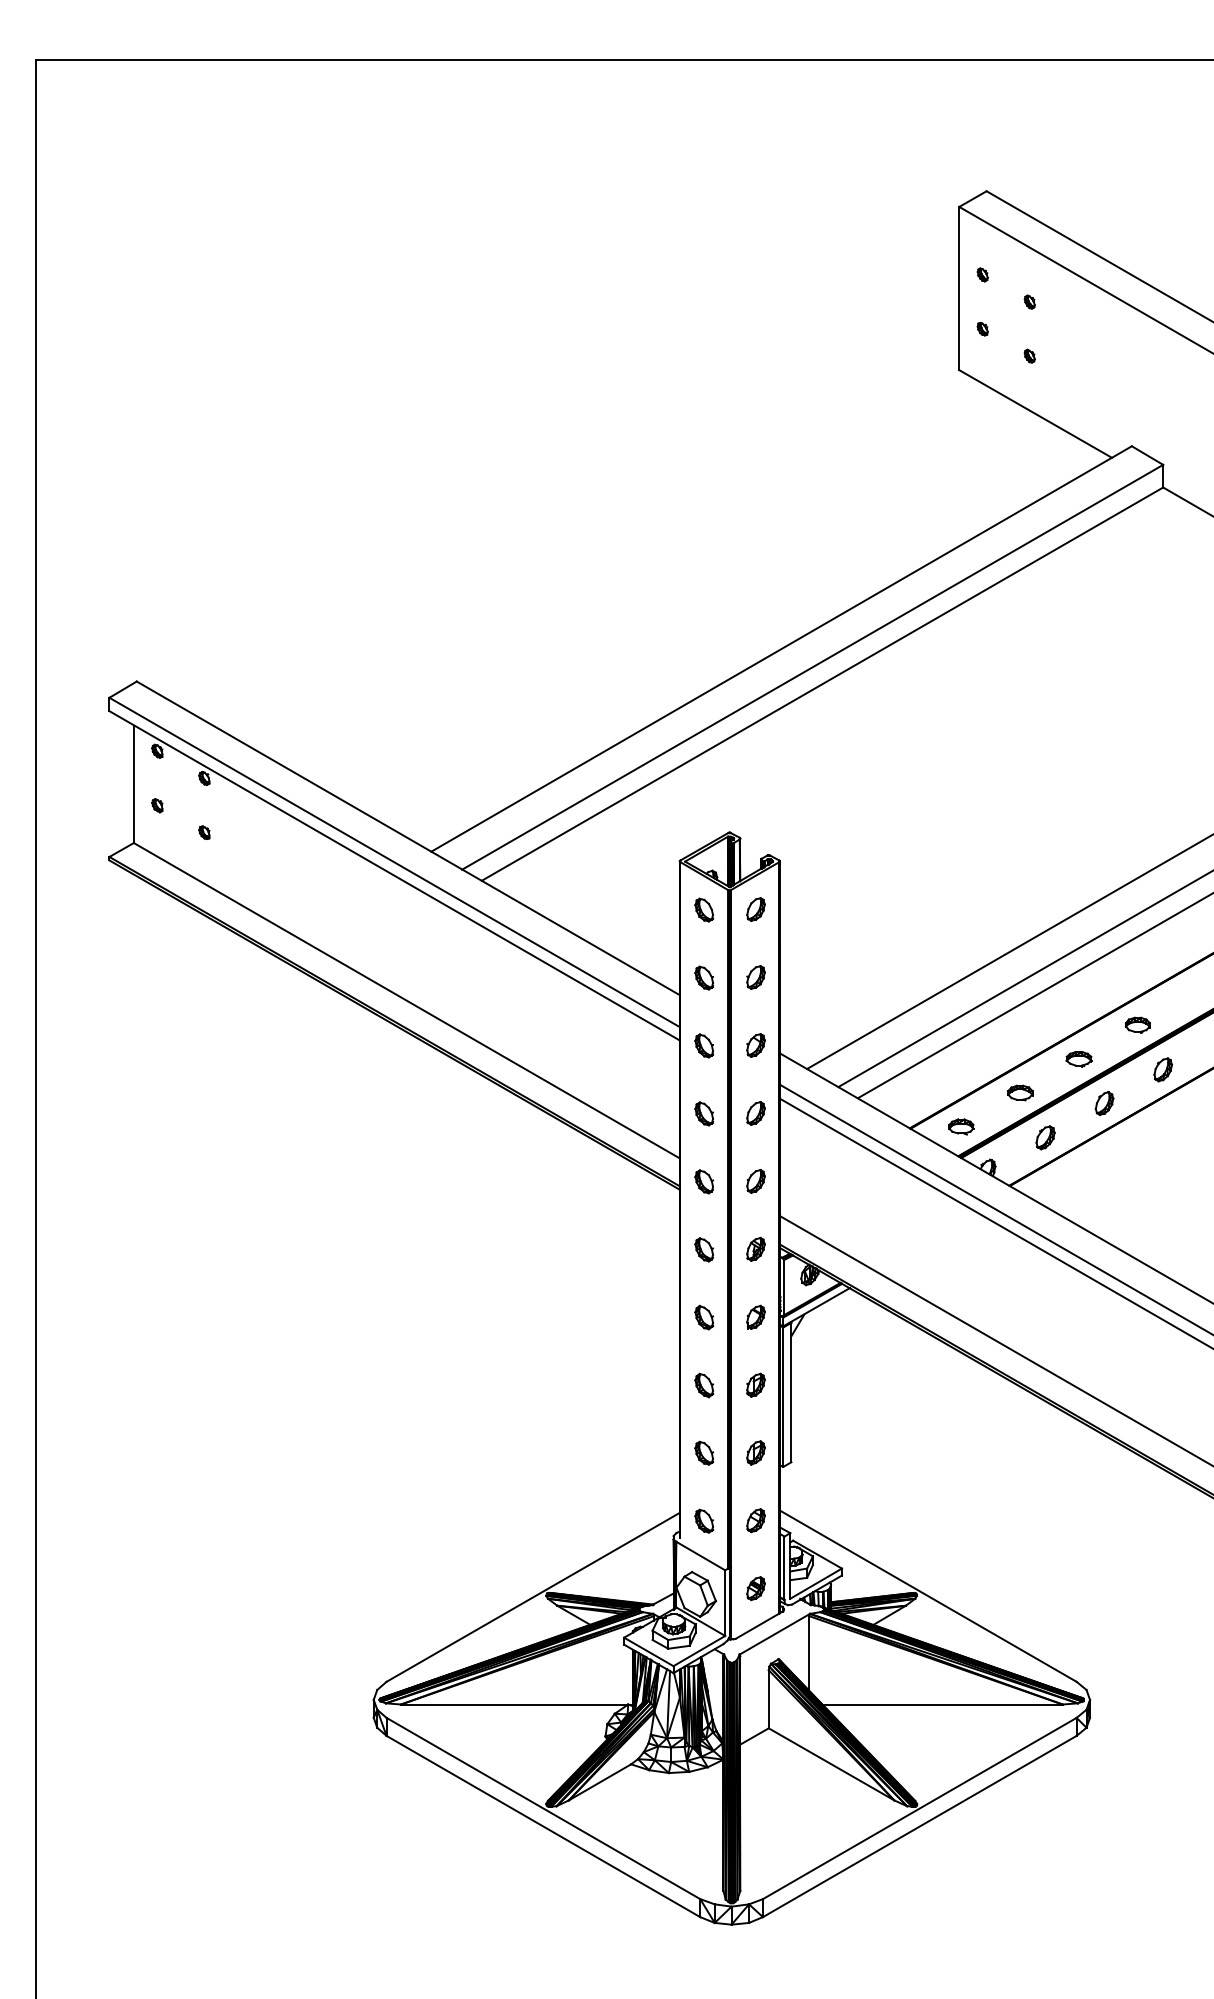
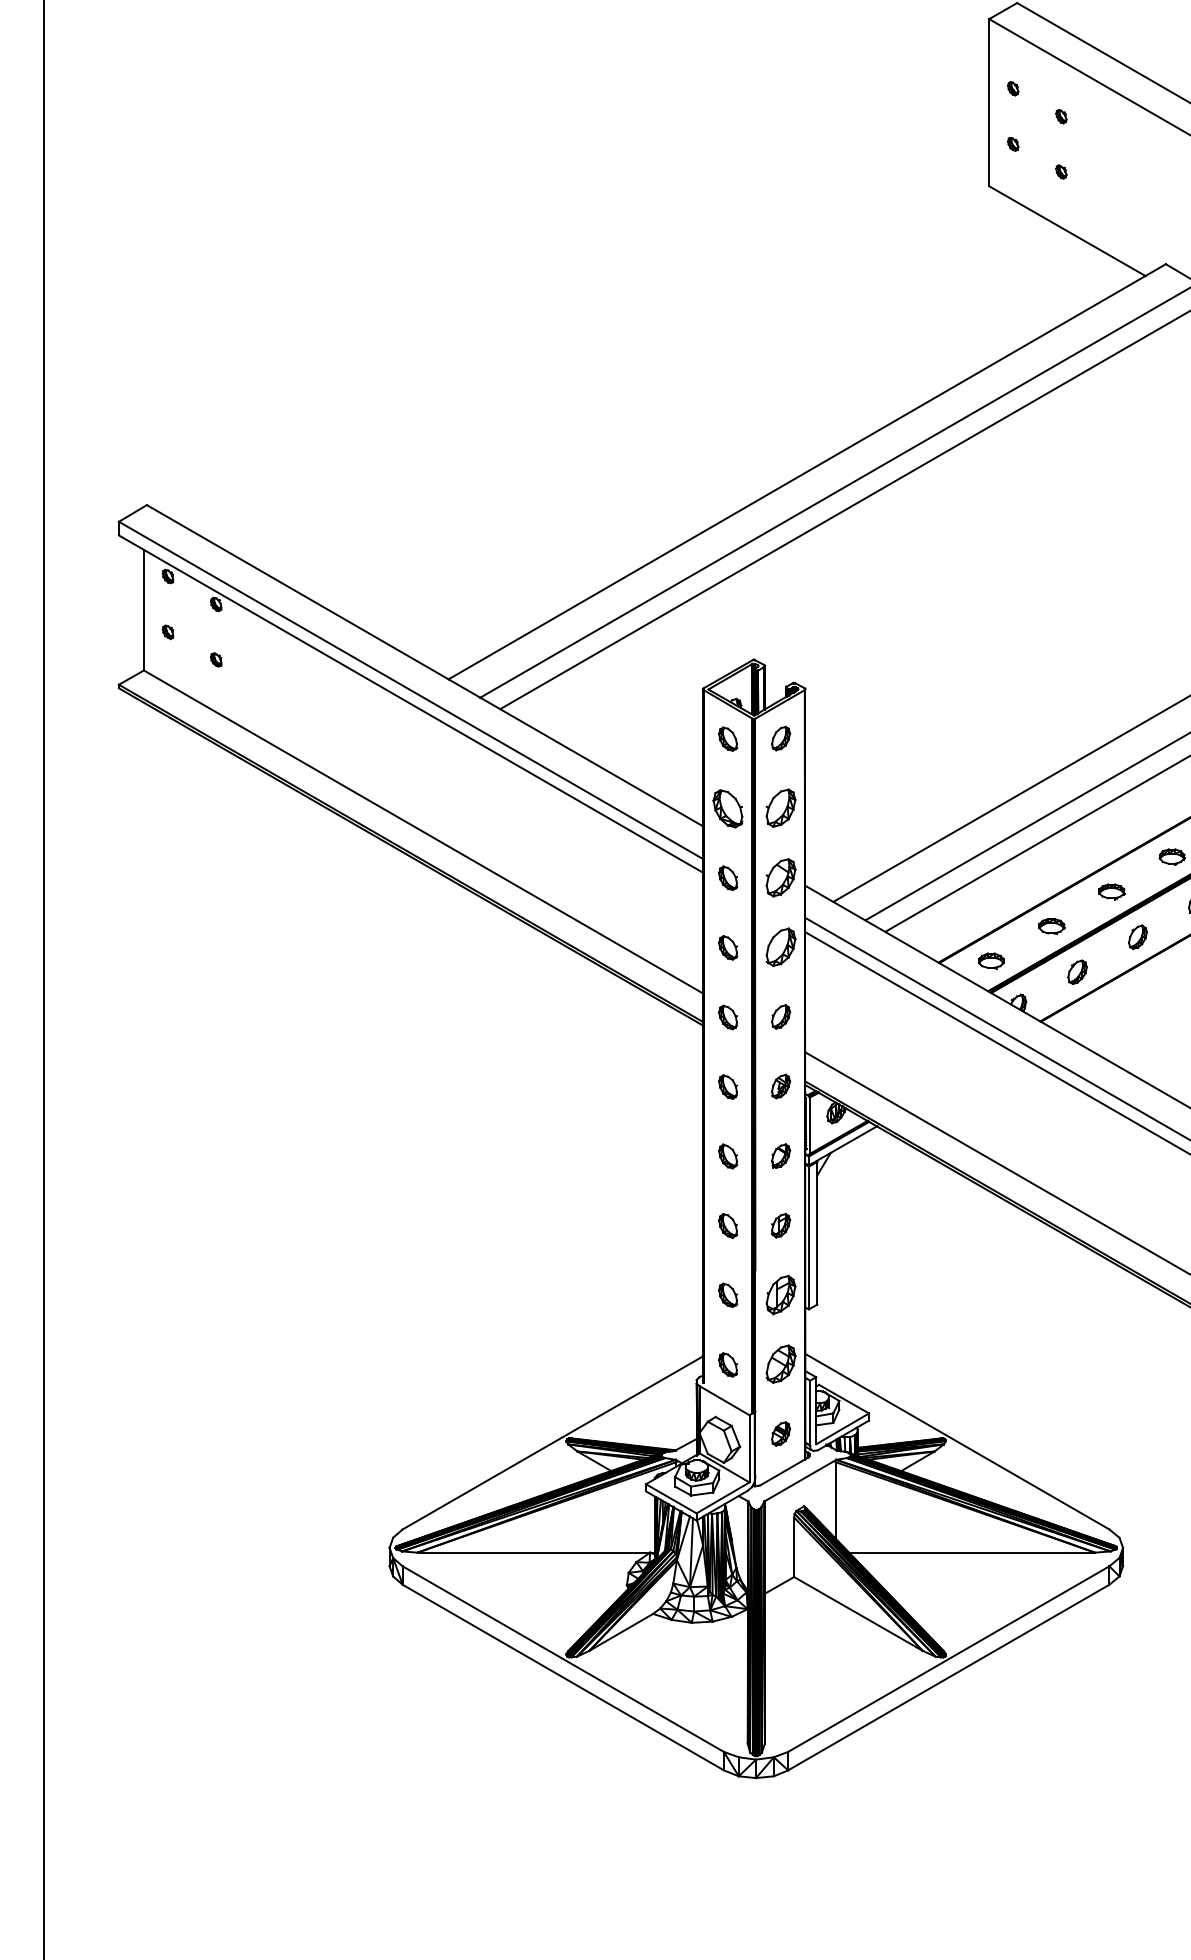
part: (704, 977) -> (728, 808), size x1.6
part: (755, 977) -> (780, 808), size x1.6
part: (755, 1045) -> (780, 877), size x1.6
part: (755, 1113) -> (780, 947), size x1.6
part: (755, 1452) -> (780, 1294), size x1.6
part: (755, 1520) -> (780, 1364), size x1.6

